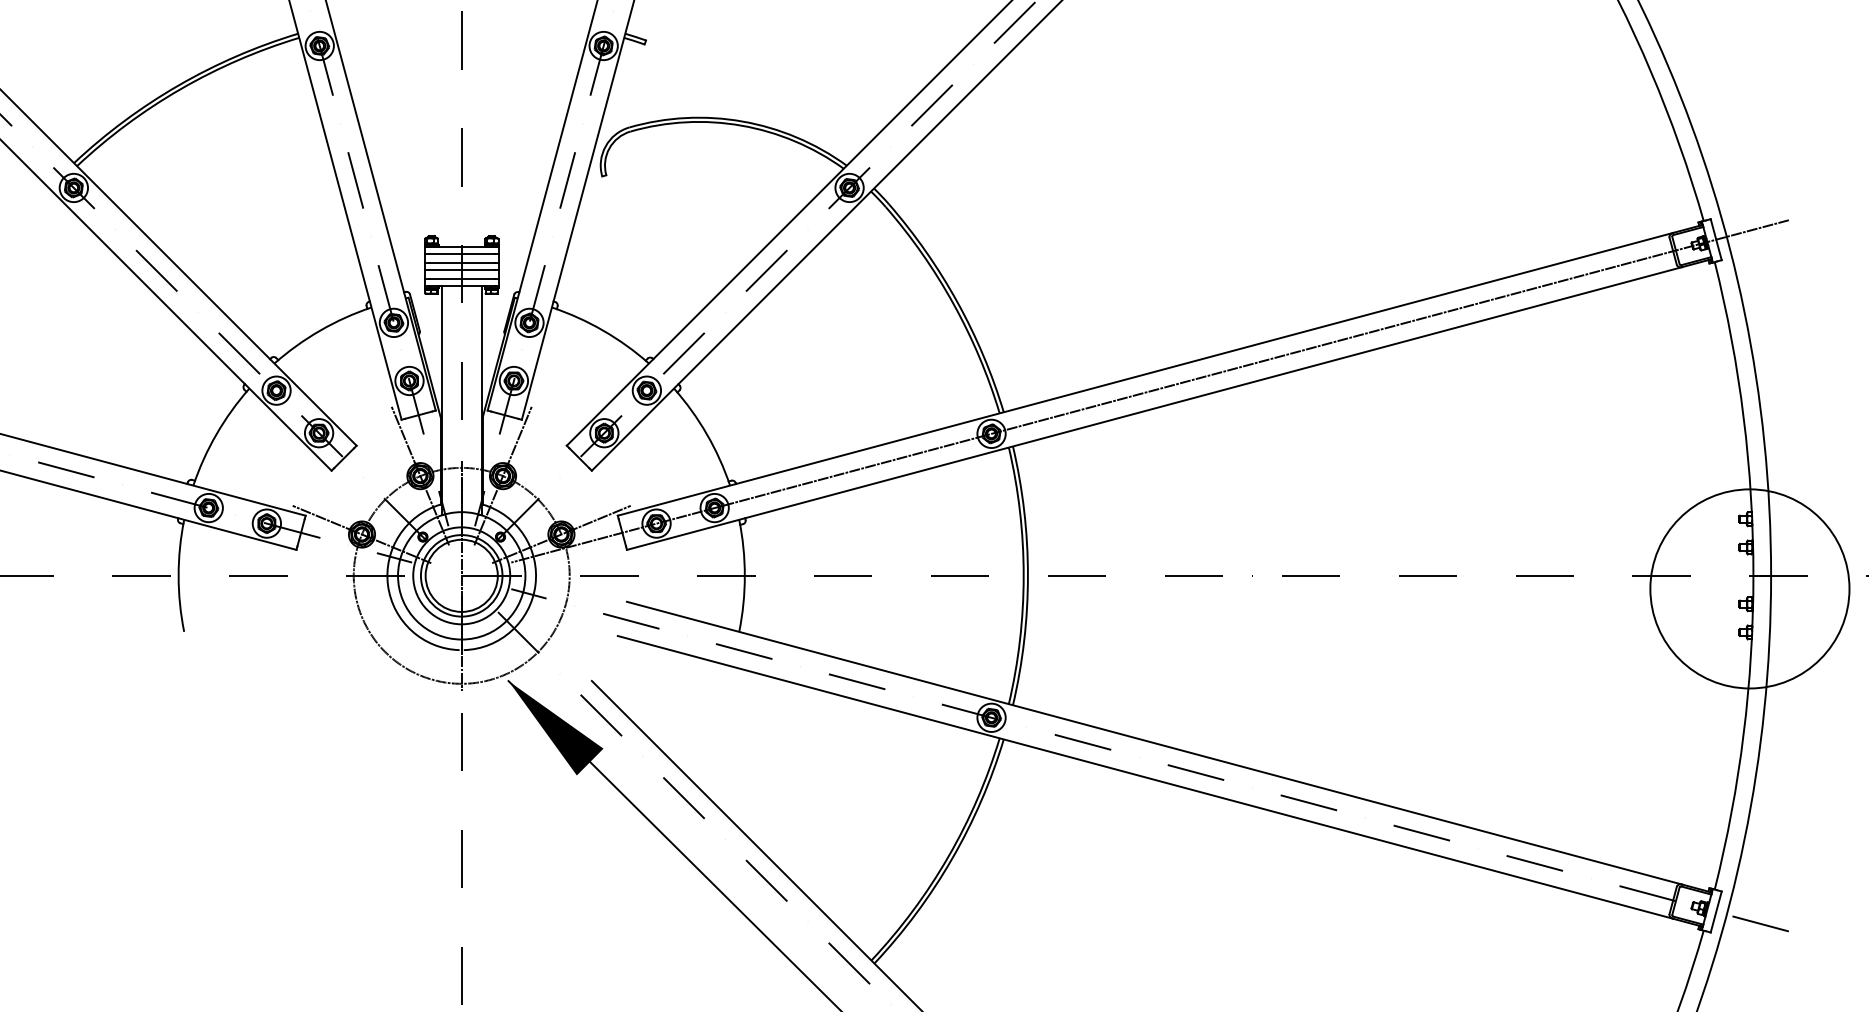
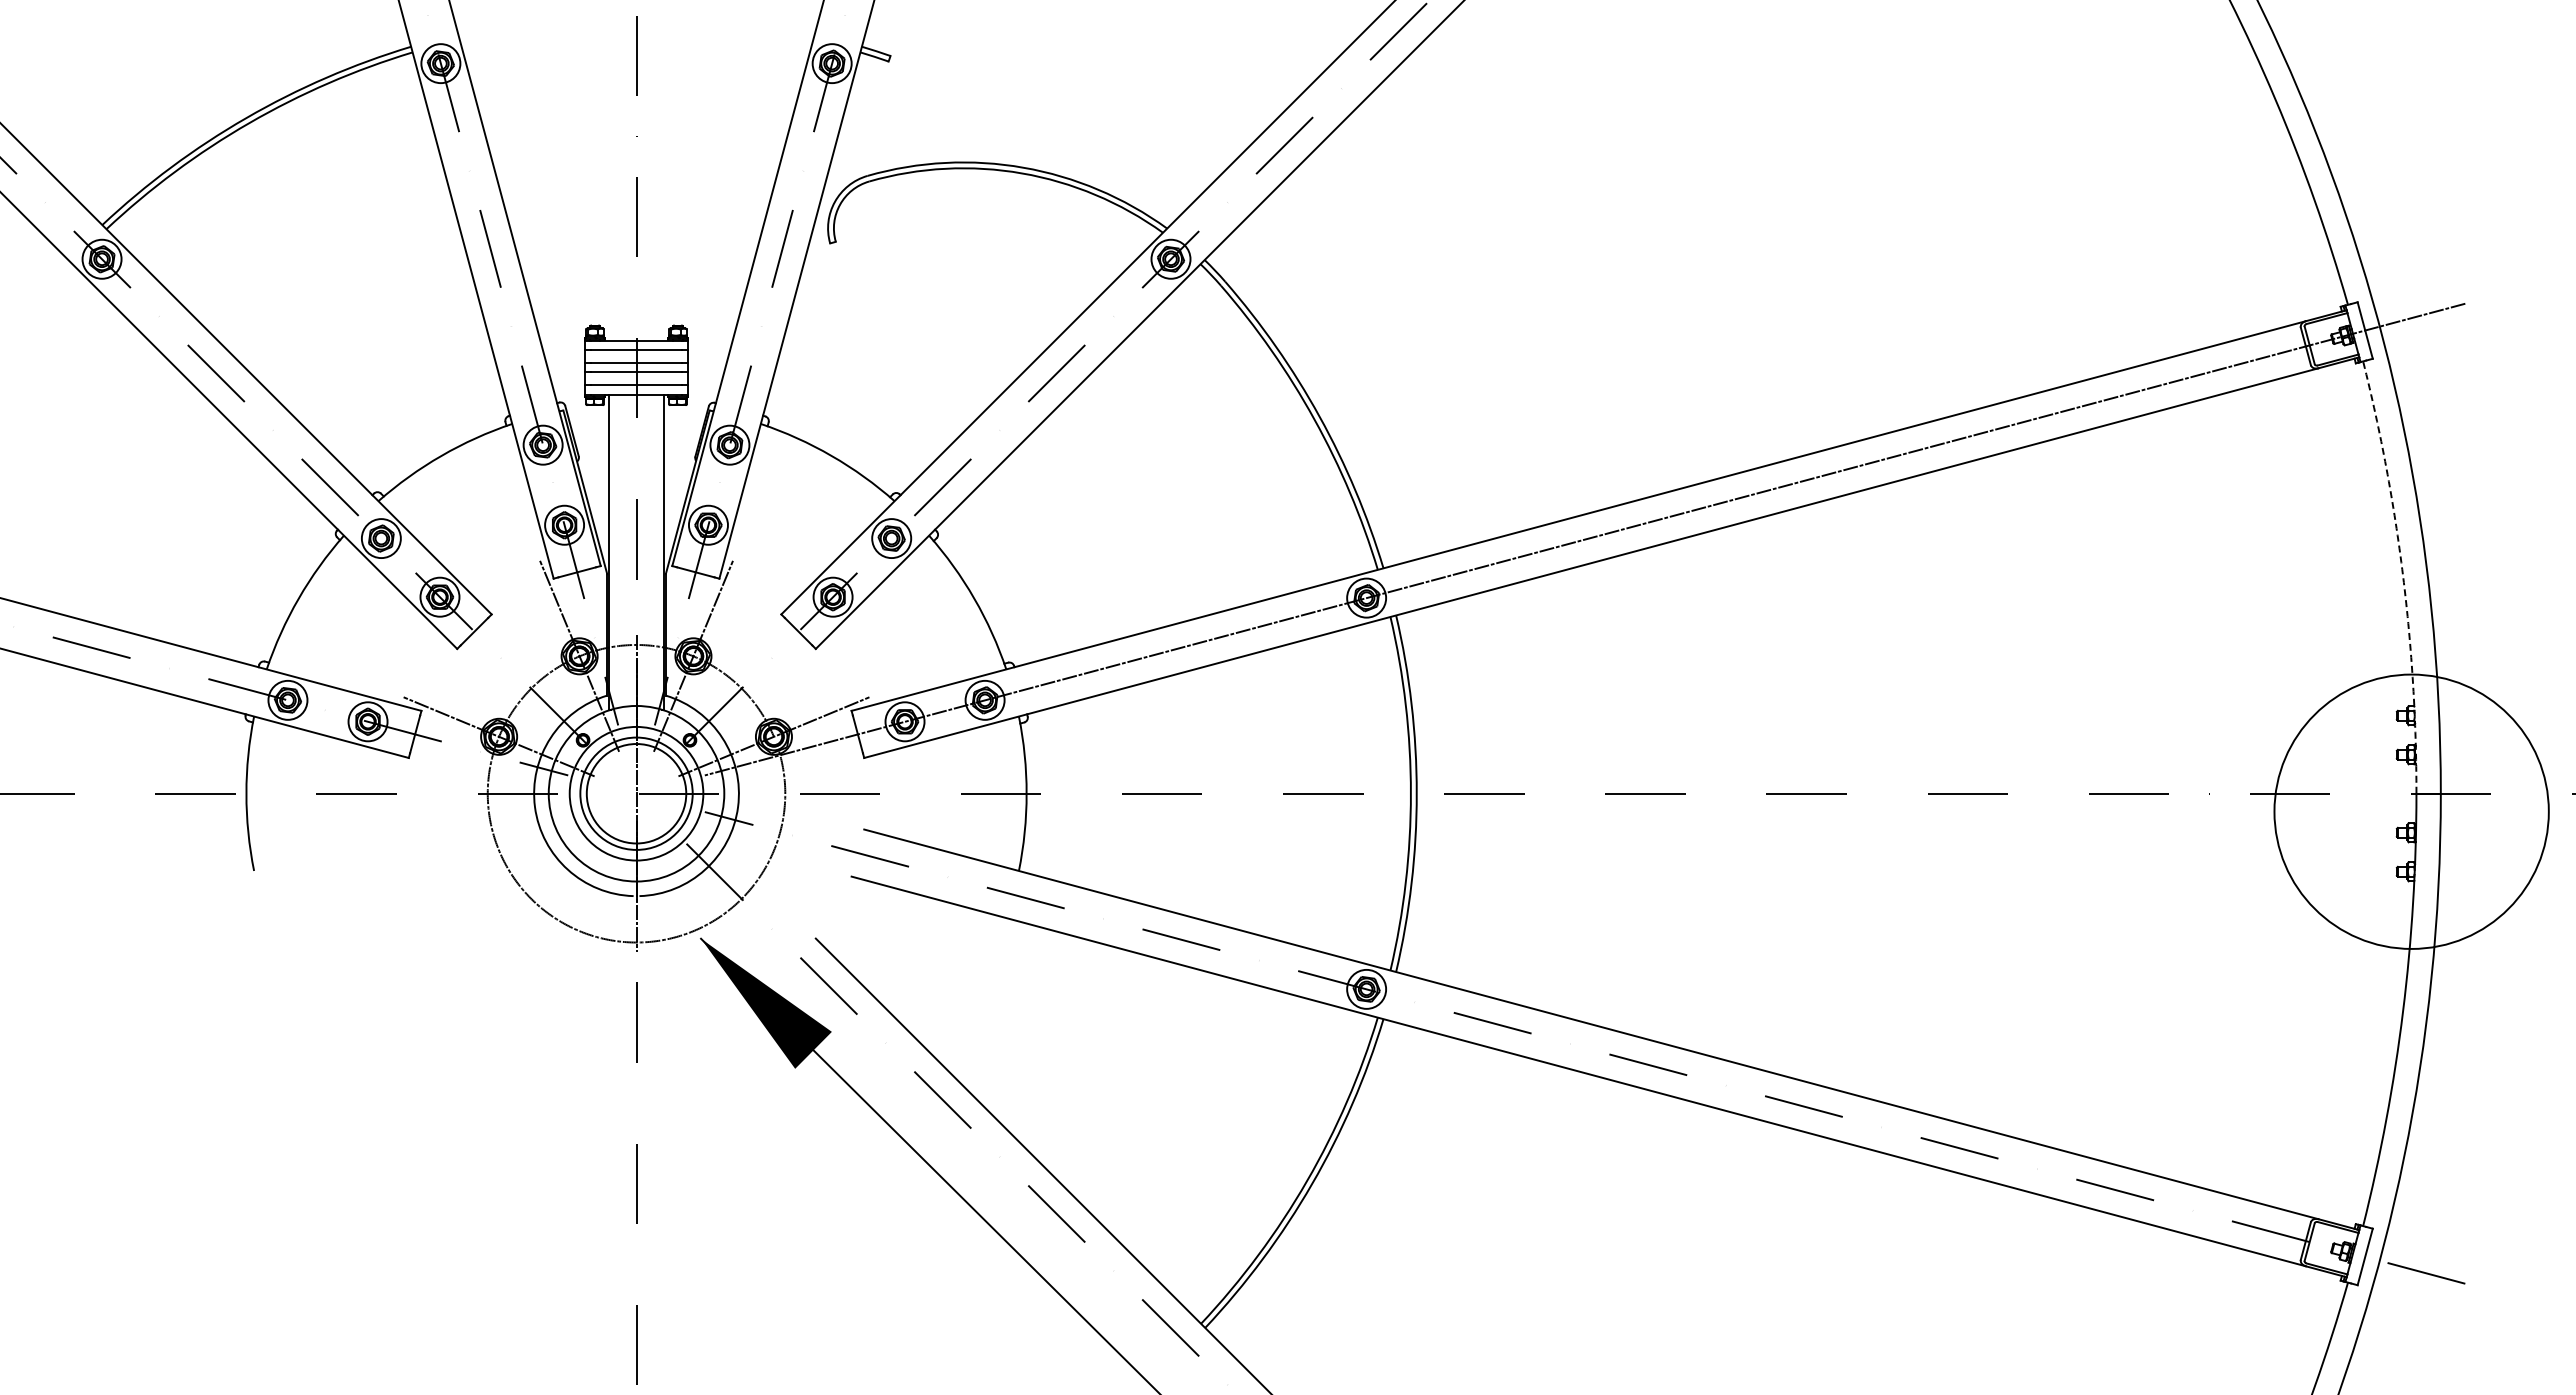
arc: (1744, 417) -> (2403, 575), solid -> dashed

